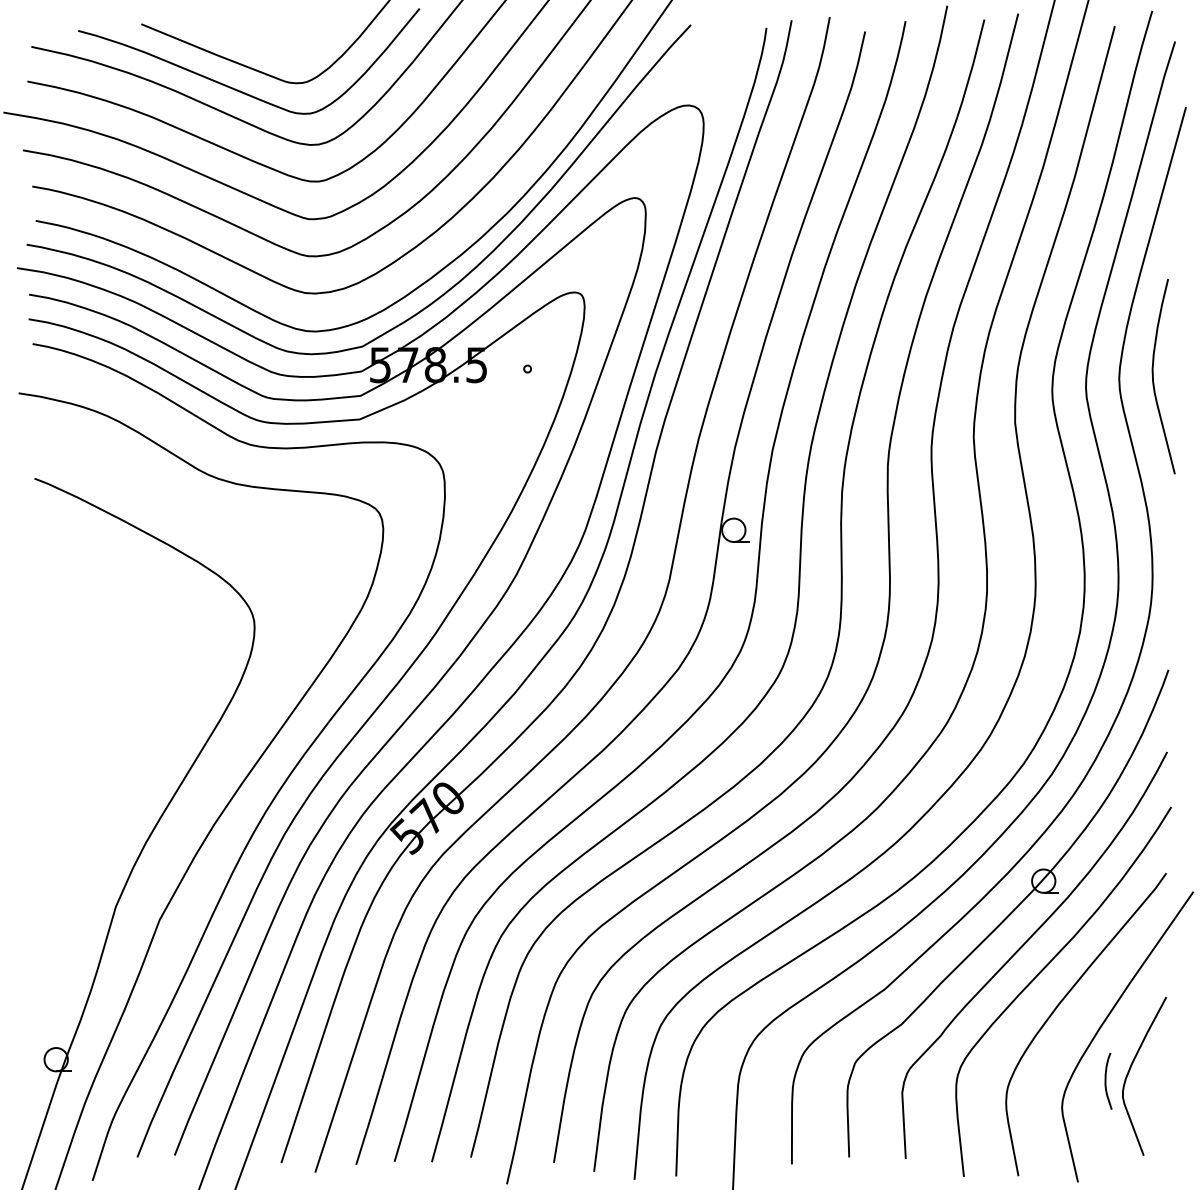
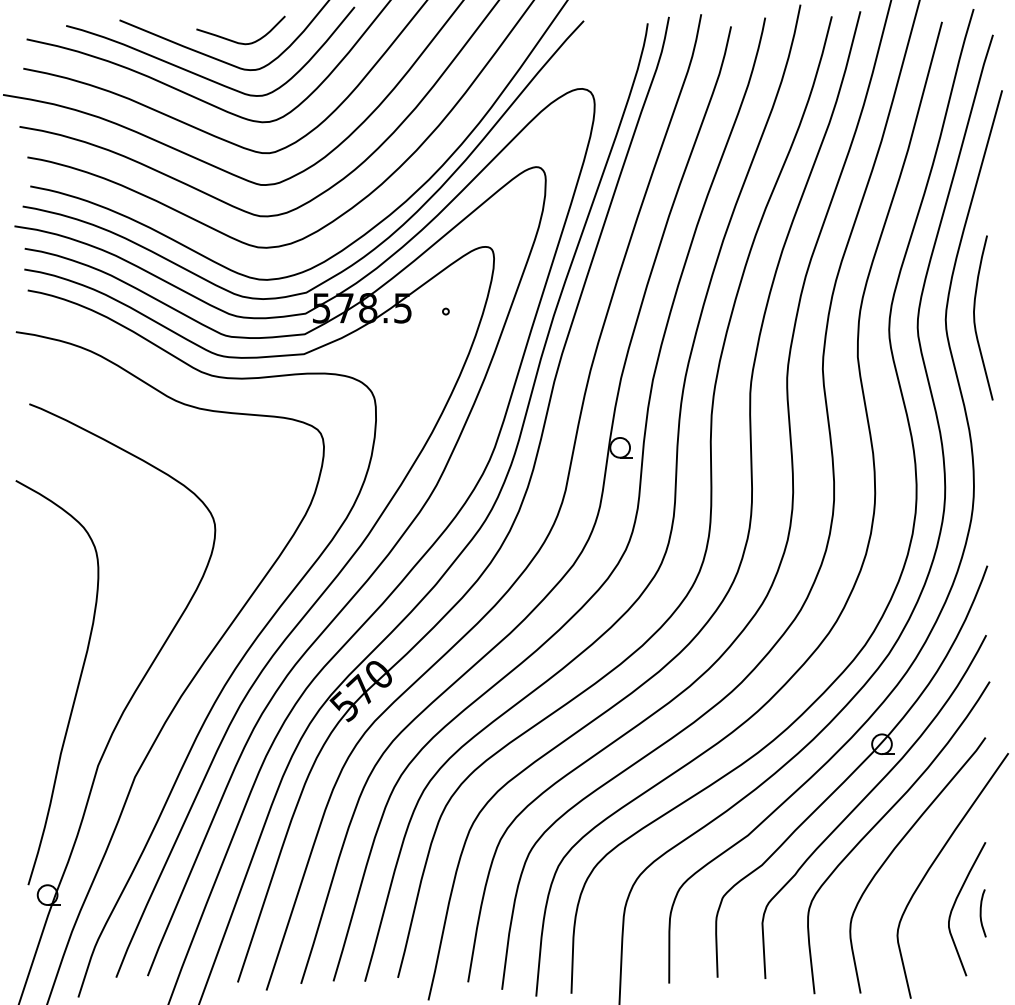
curve: (280, 49) -> (237, 41), added
curve: (91, 811) -> (77, 685), added
curve: (1106, 1080) -> (981, 912), moved

